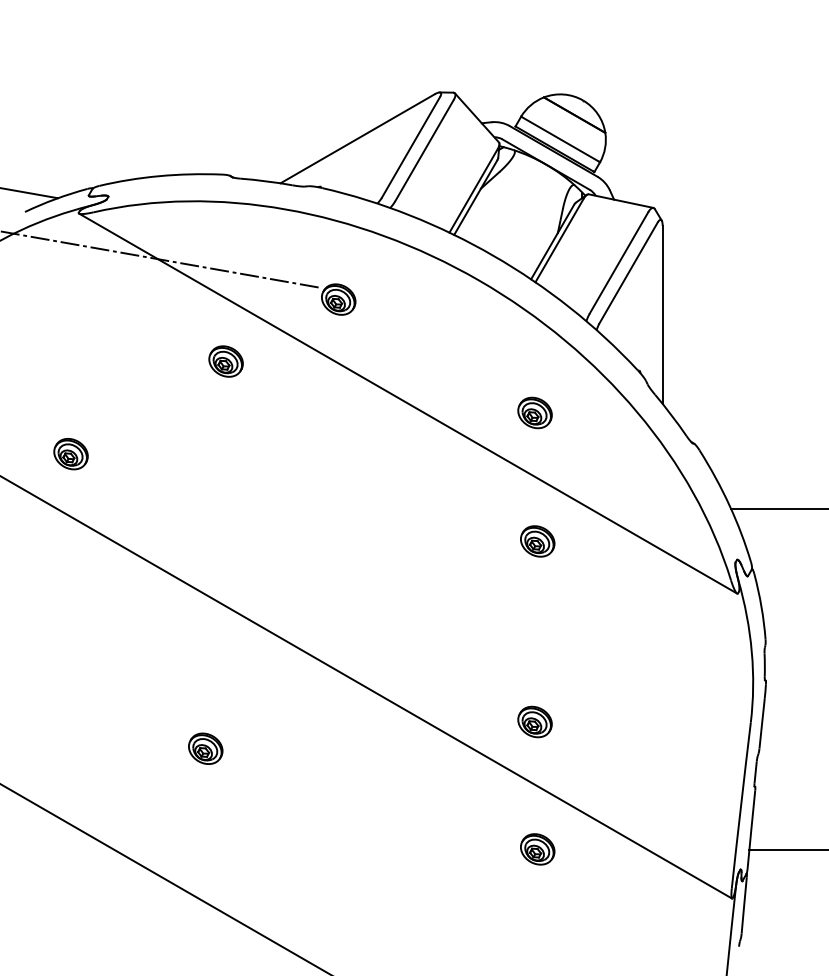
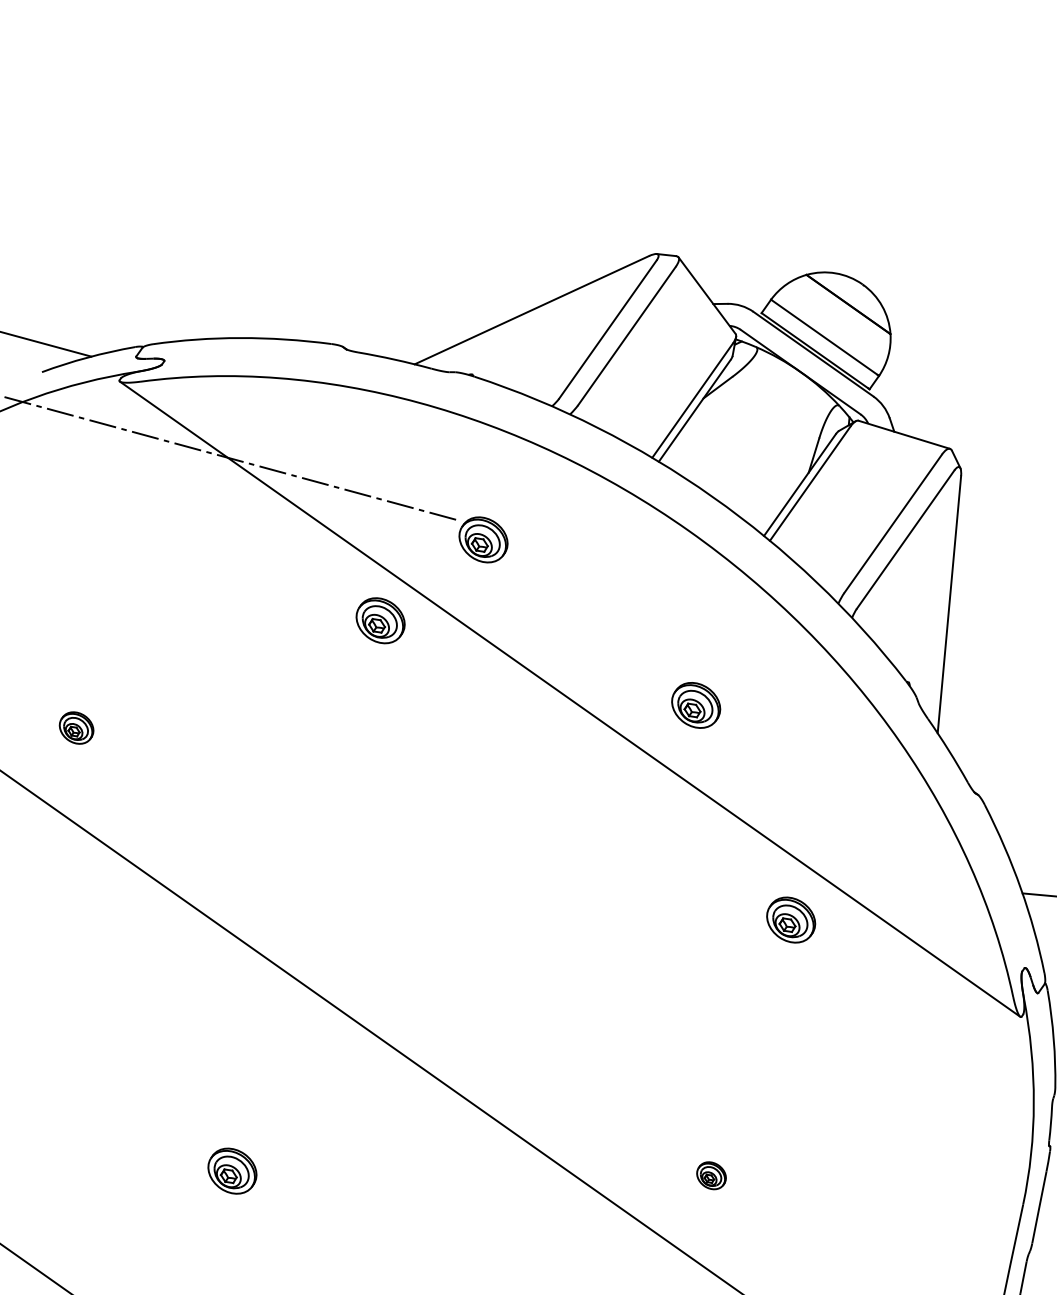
part: (225, 361) -> (379, 620), moved
part: (534, 412) -> (695, 704), moved
part: (70, 454) -> (75, 728), size x0.7
part: (537, 541) -> (790, 920), moved
part: (534, 721) -> (710, 1174), size x0.6

